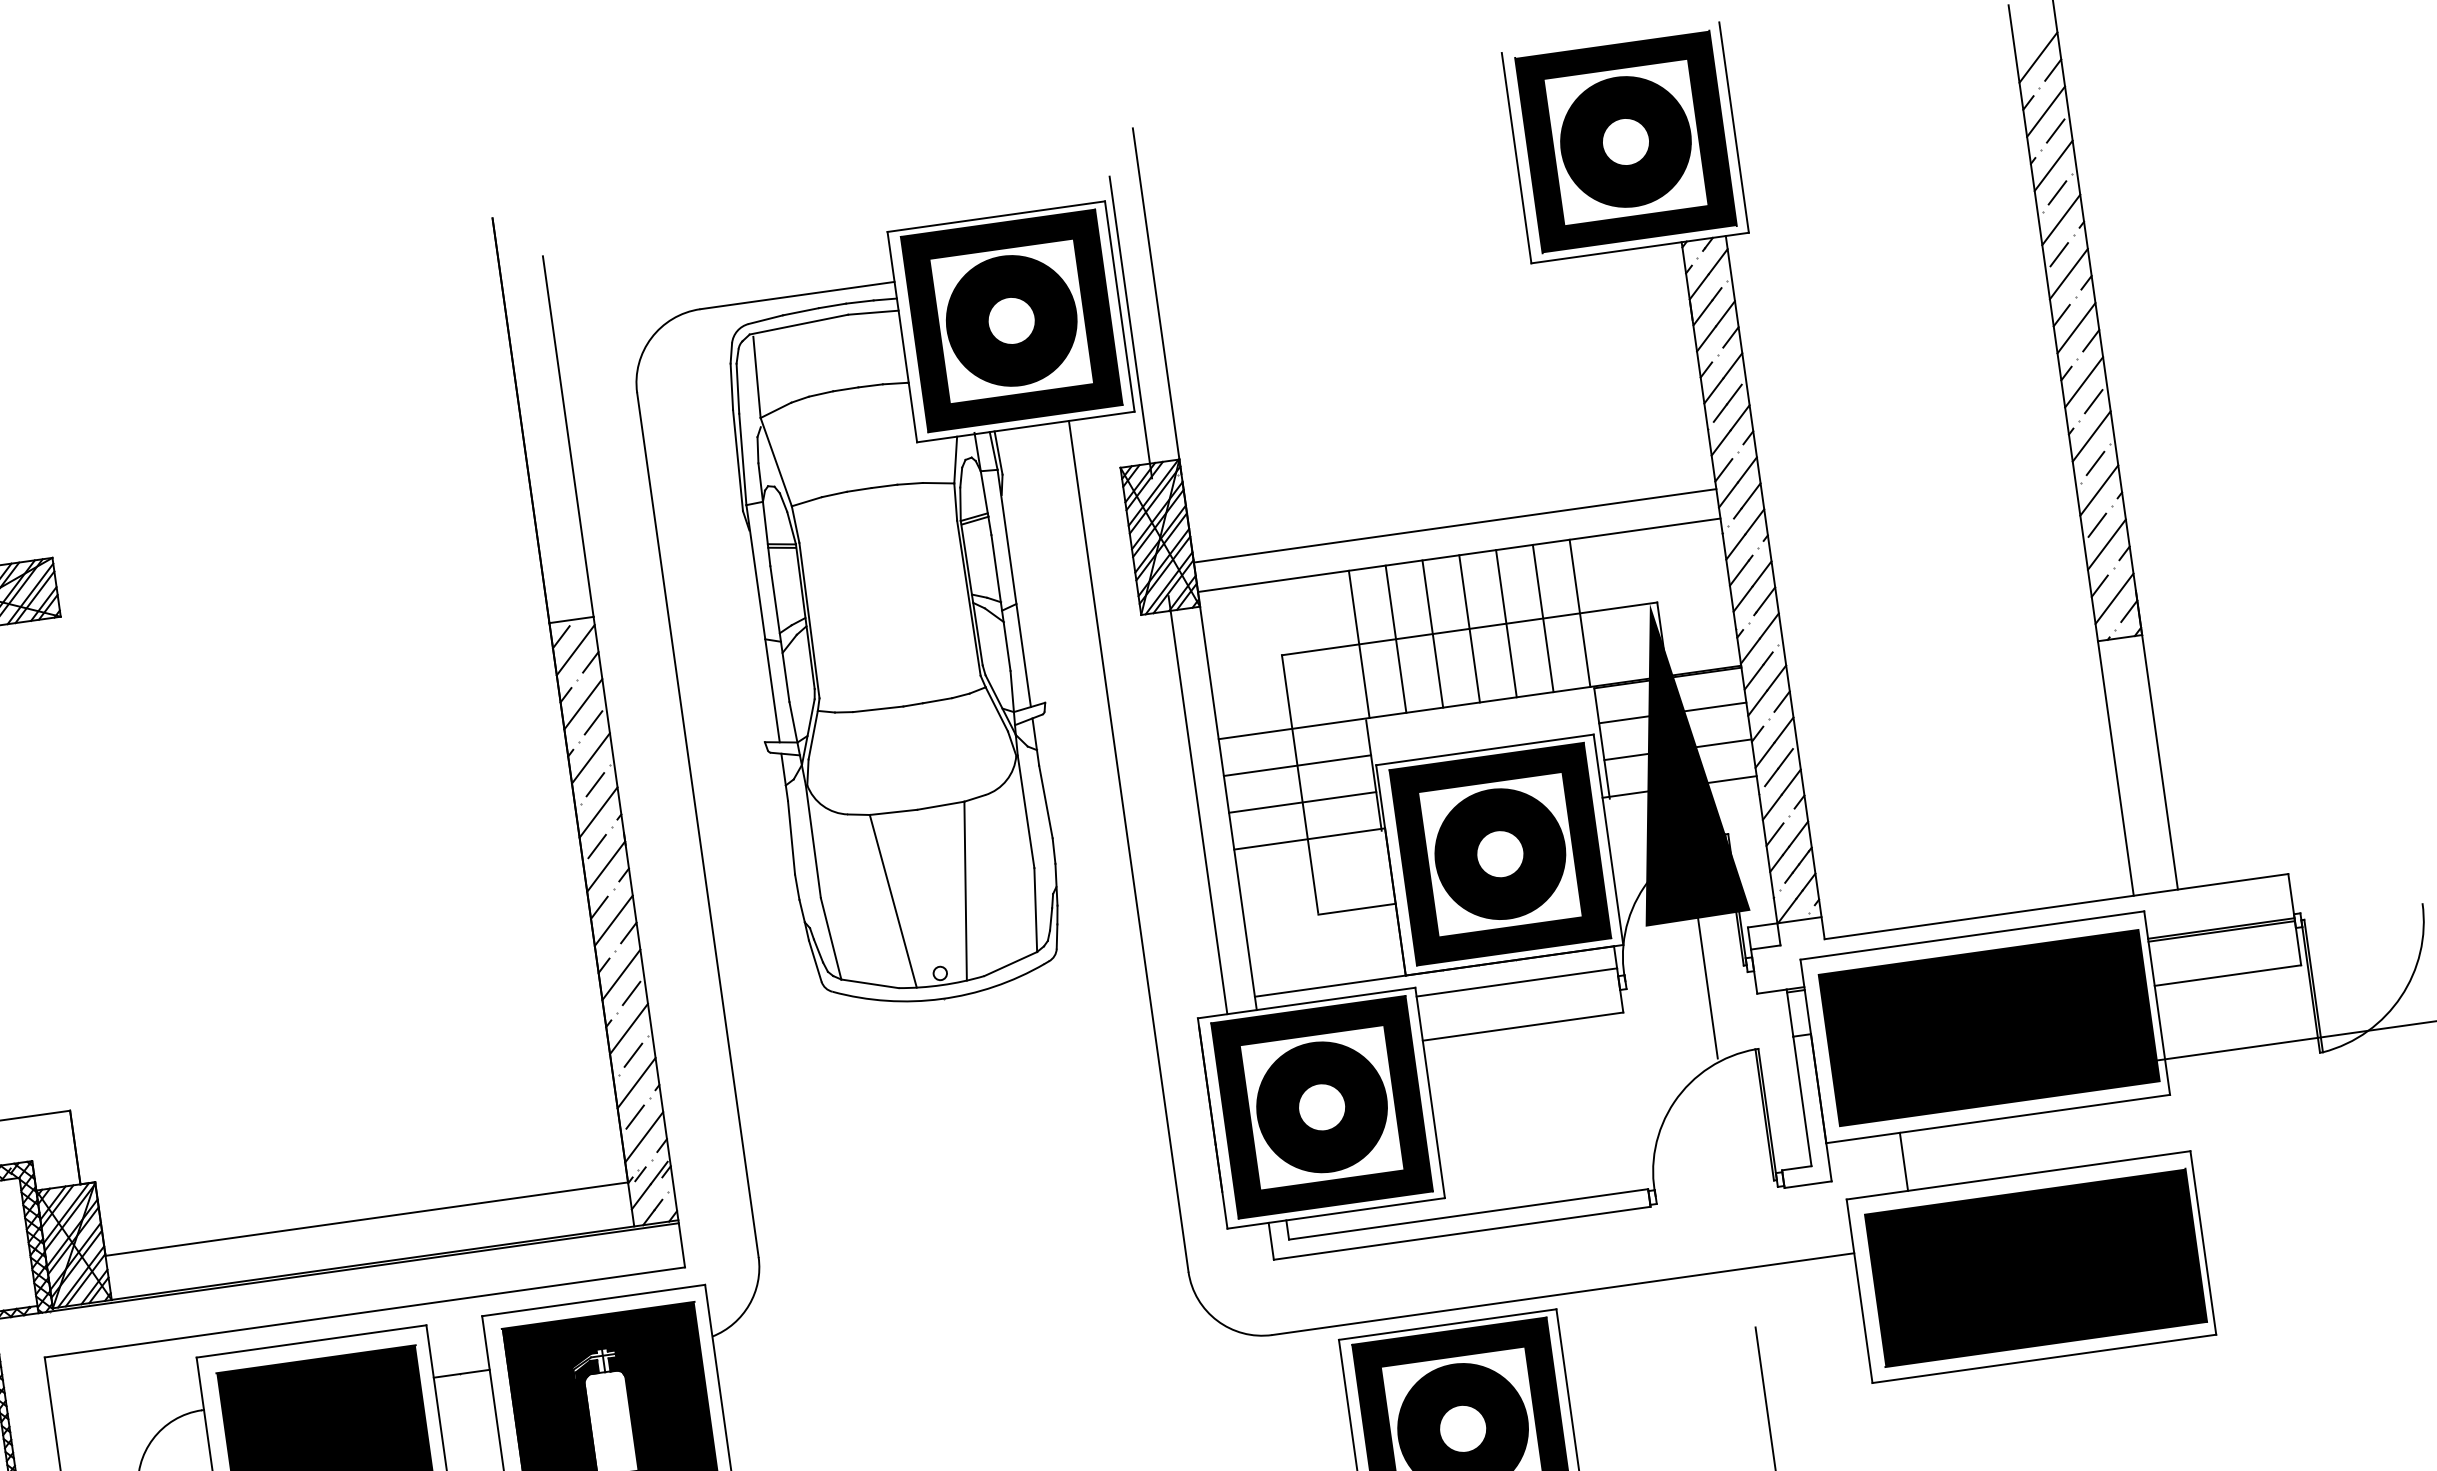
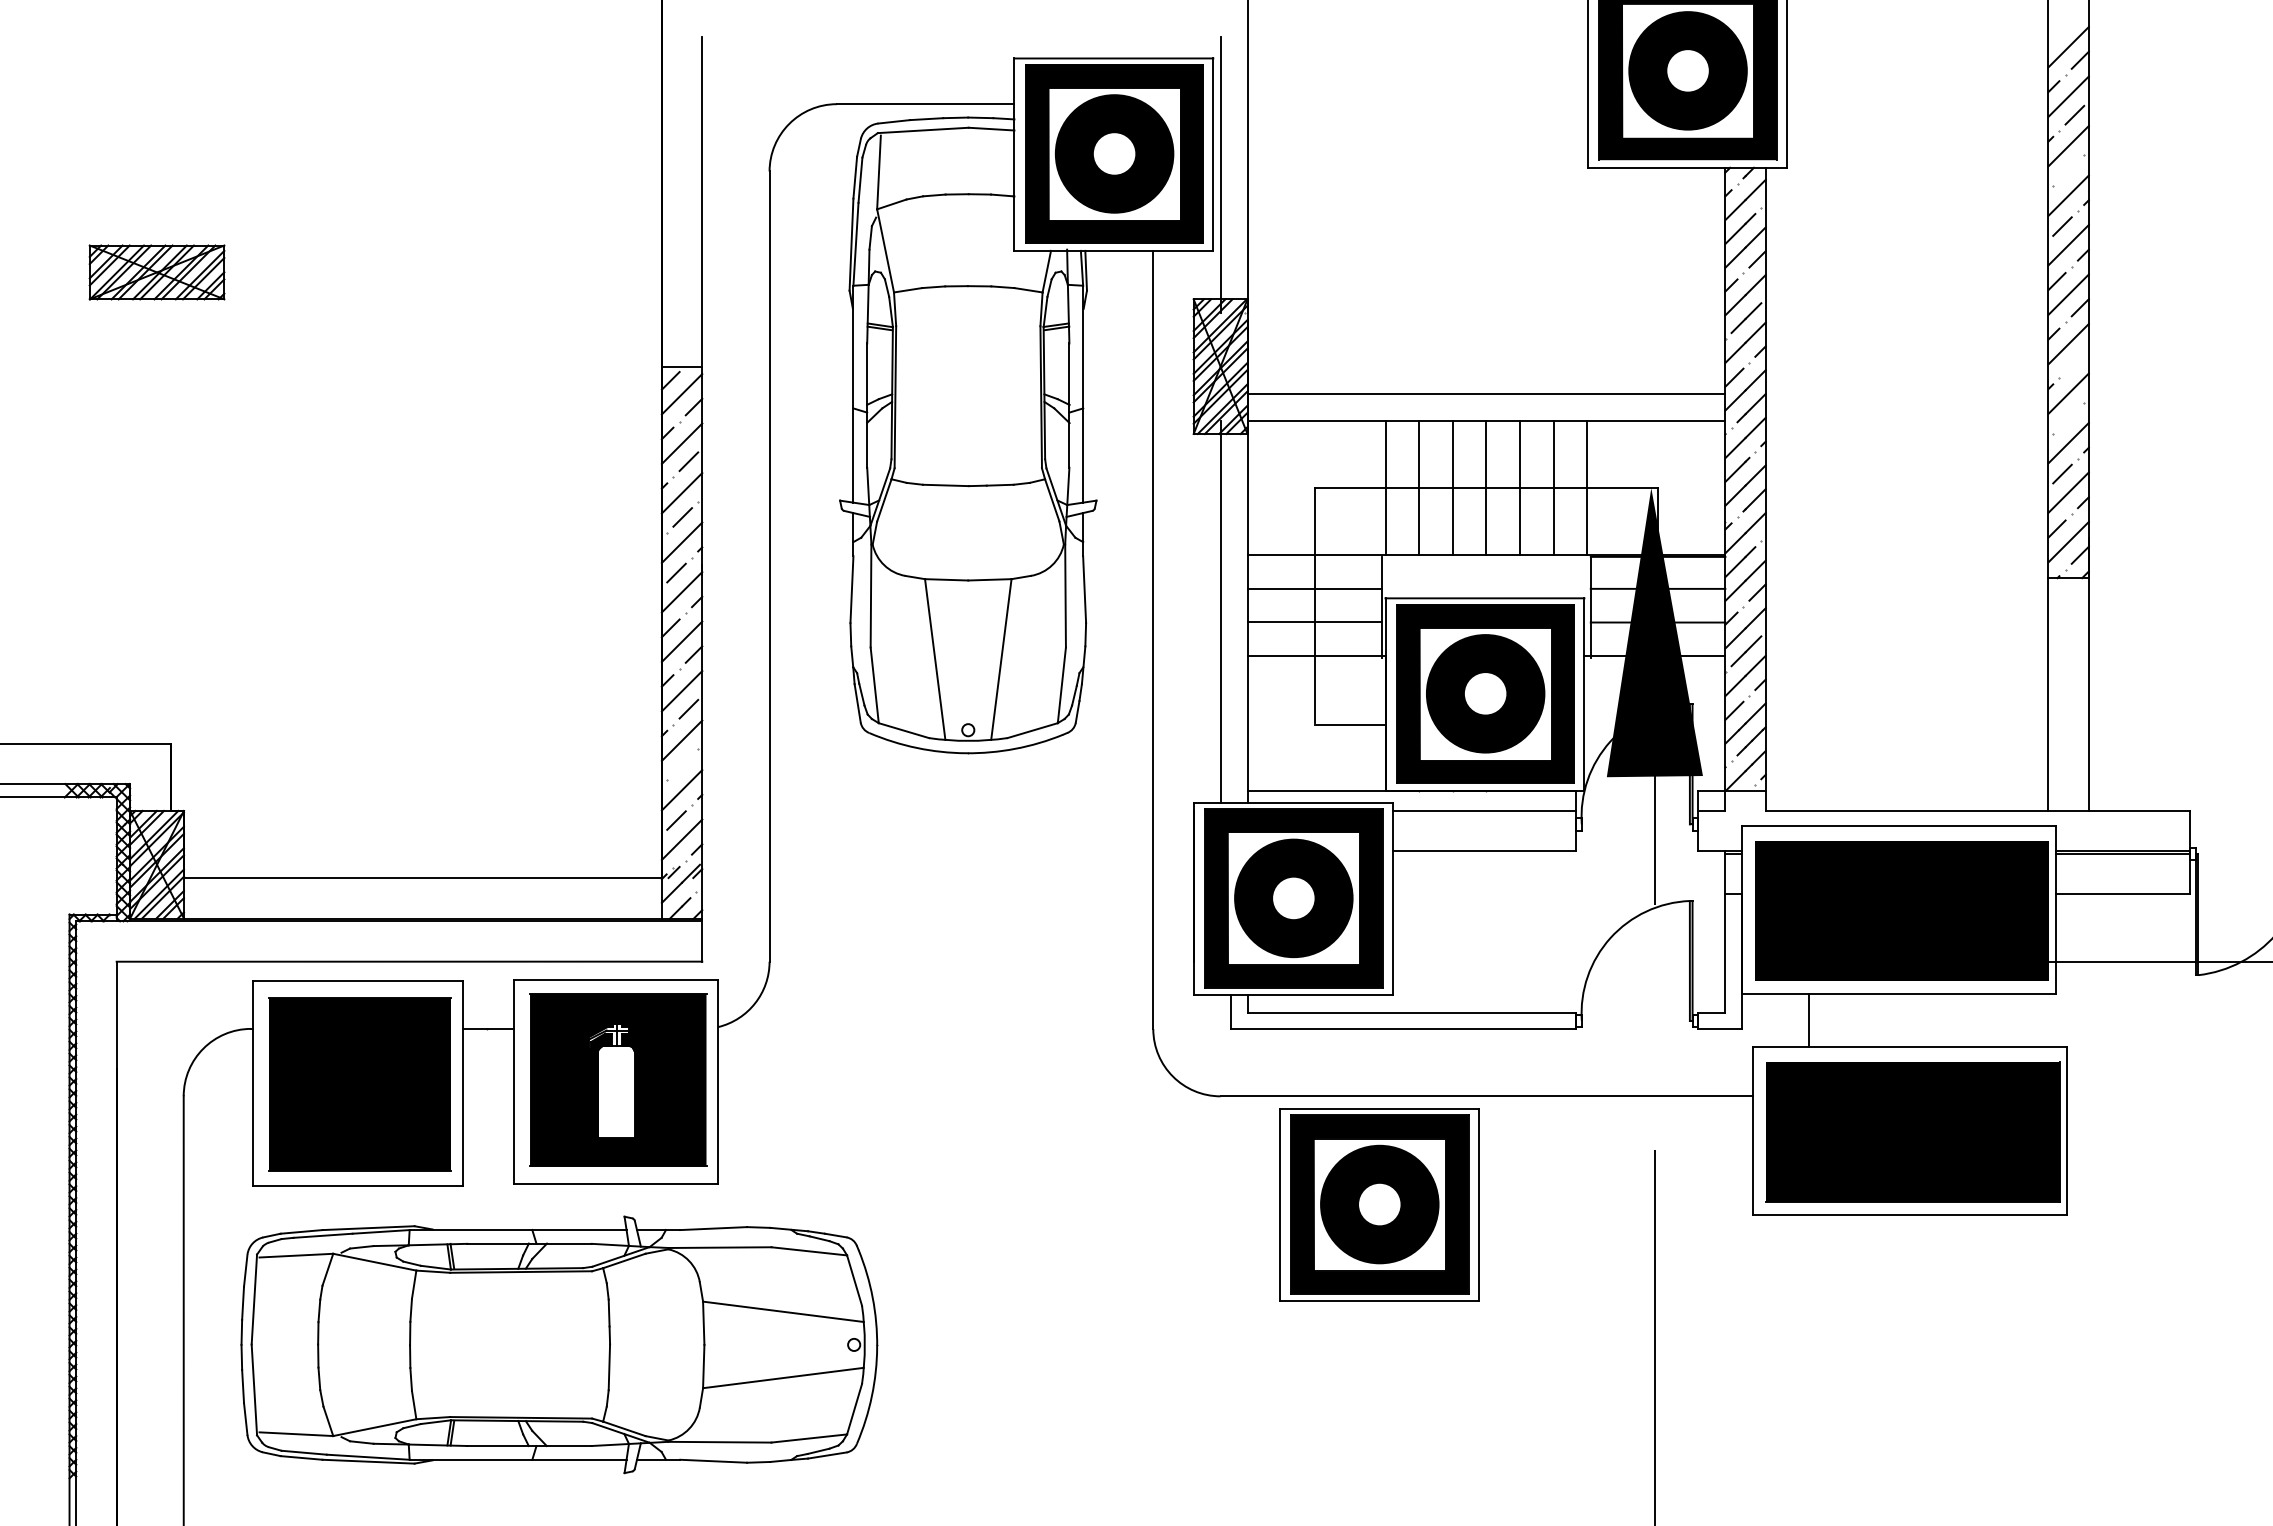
line: (2057, 192) -> (2068, 170), removed
line: (2093, 401) -> (2074, 362), removed
line: (2095, 463) -> (2068, 418), removed
line: (633, 1054) -> (682, 764), removed

